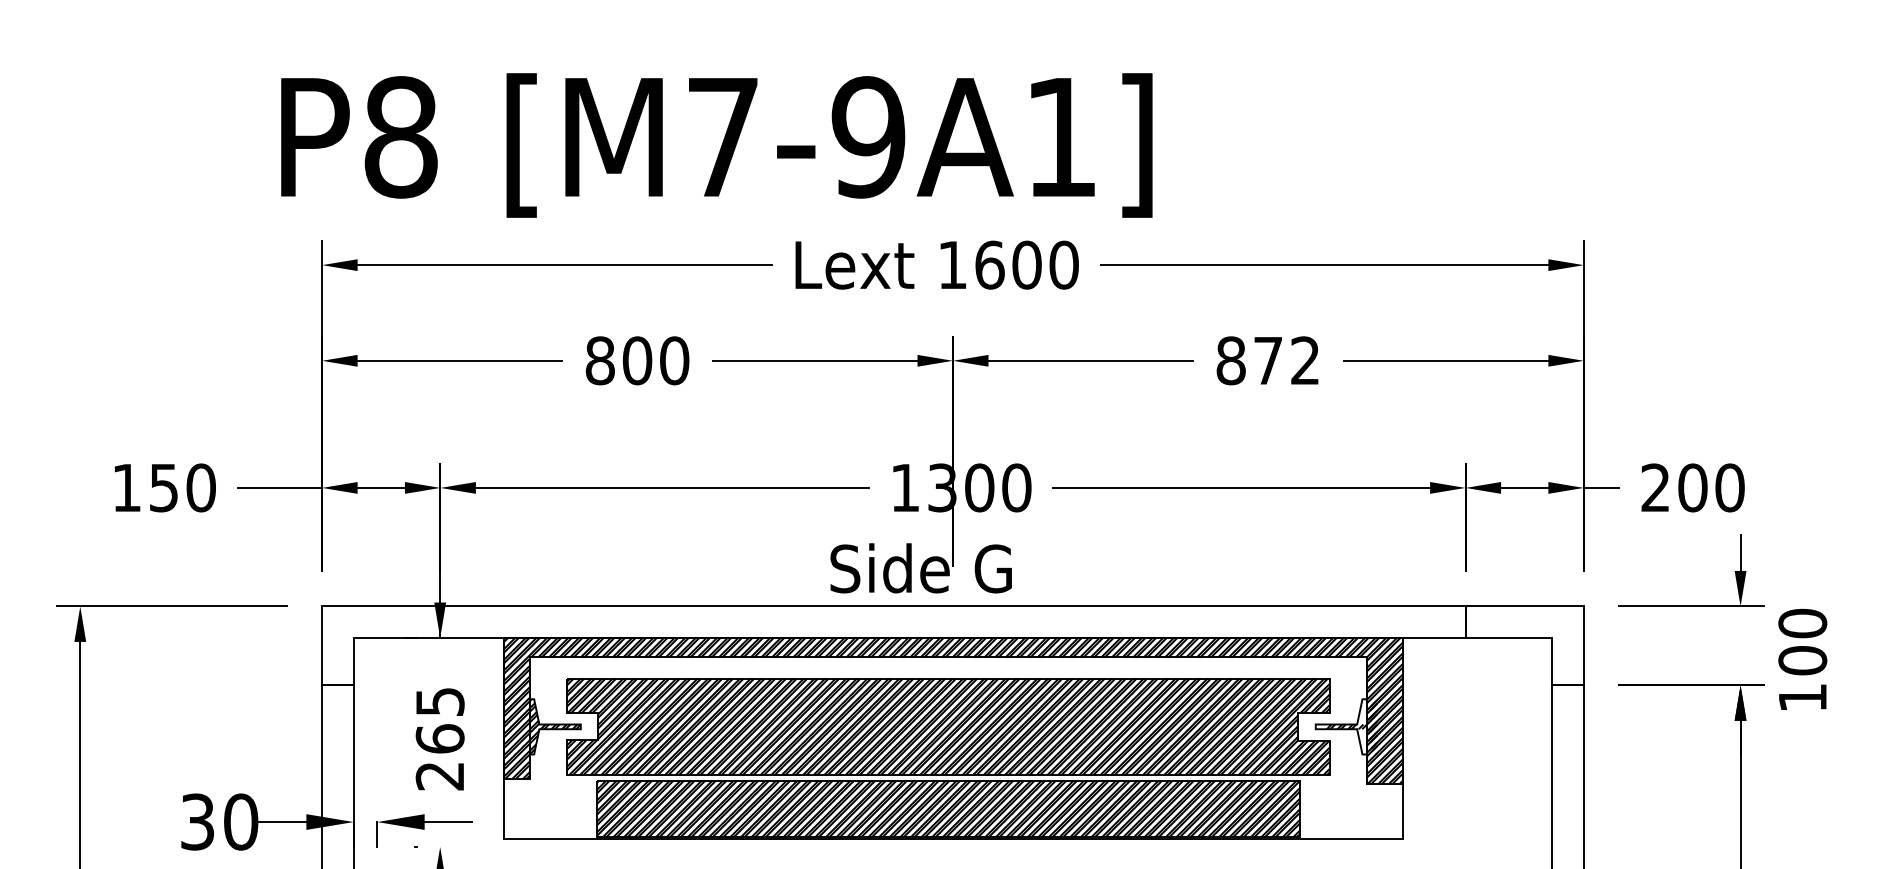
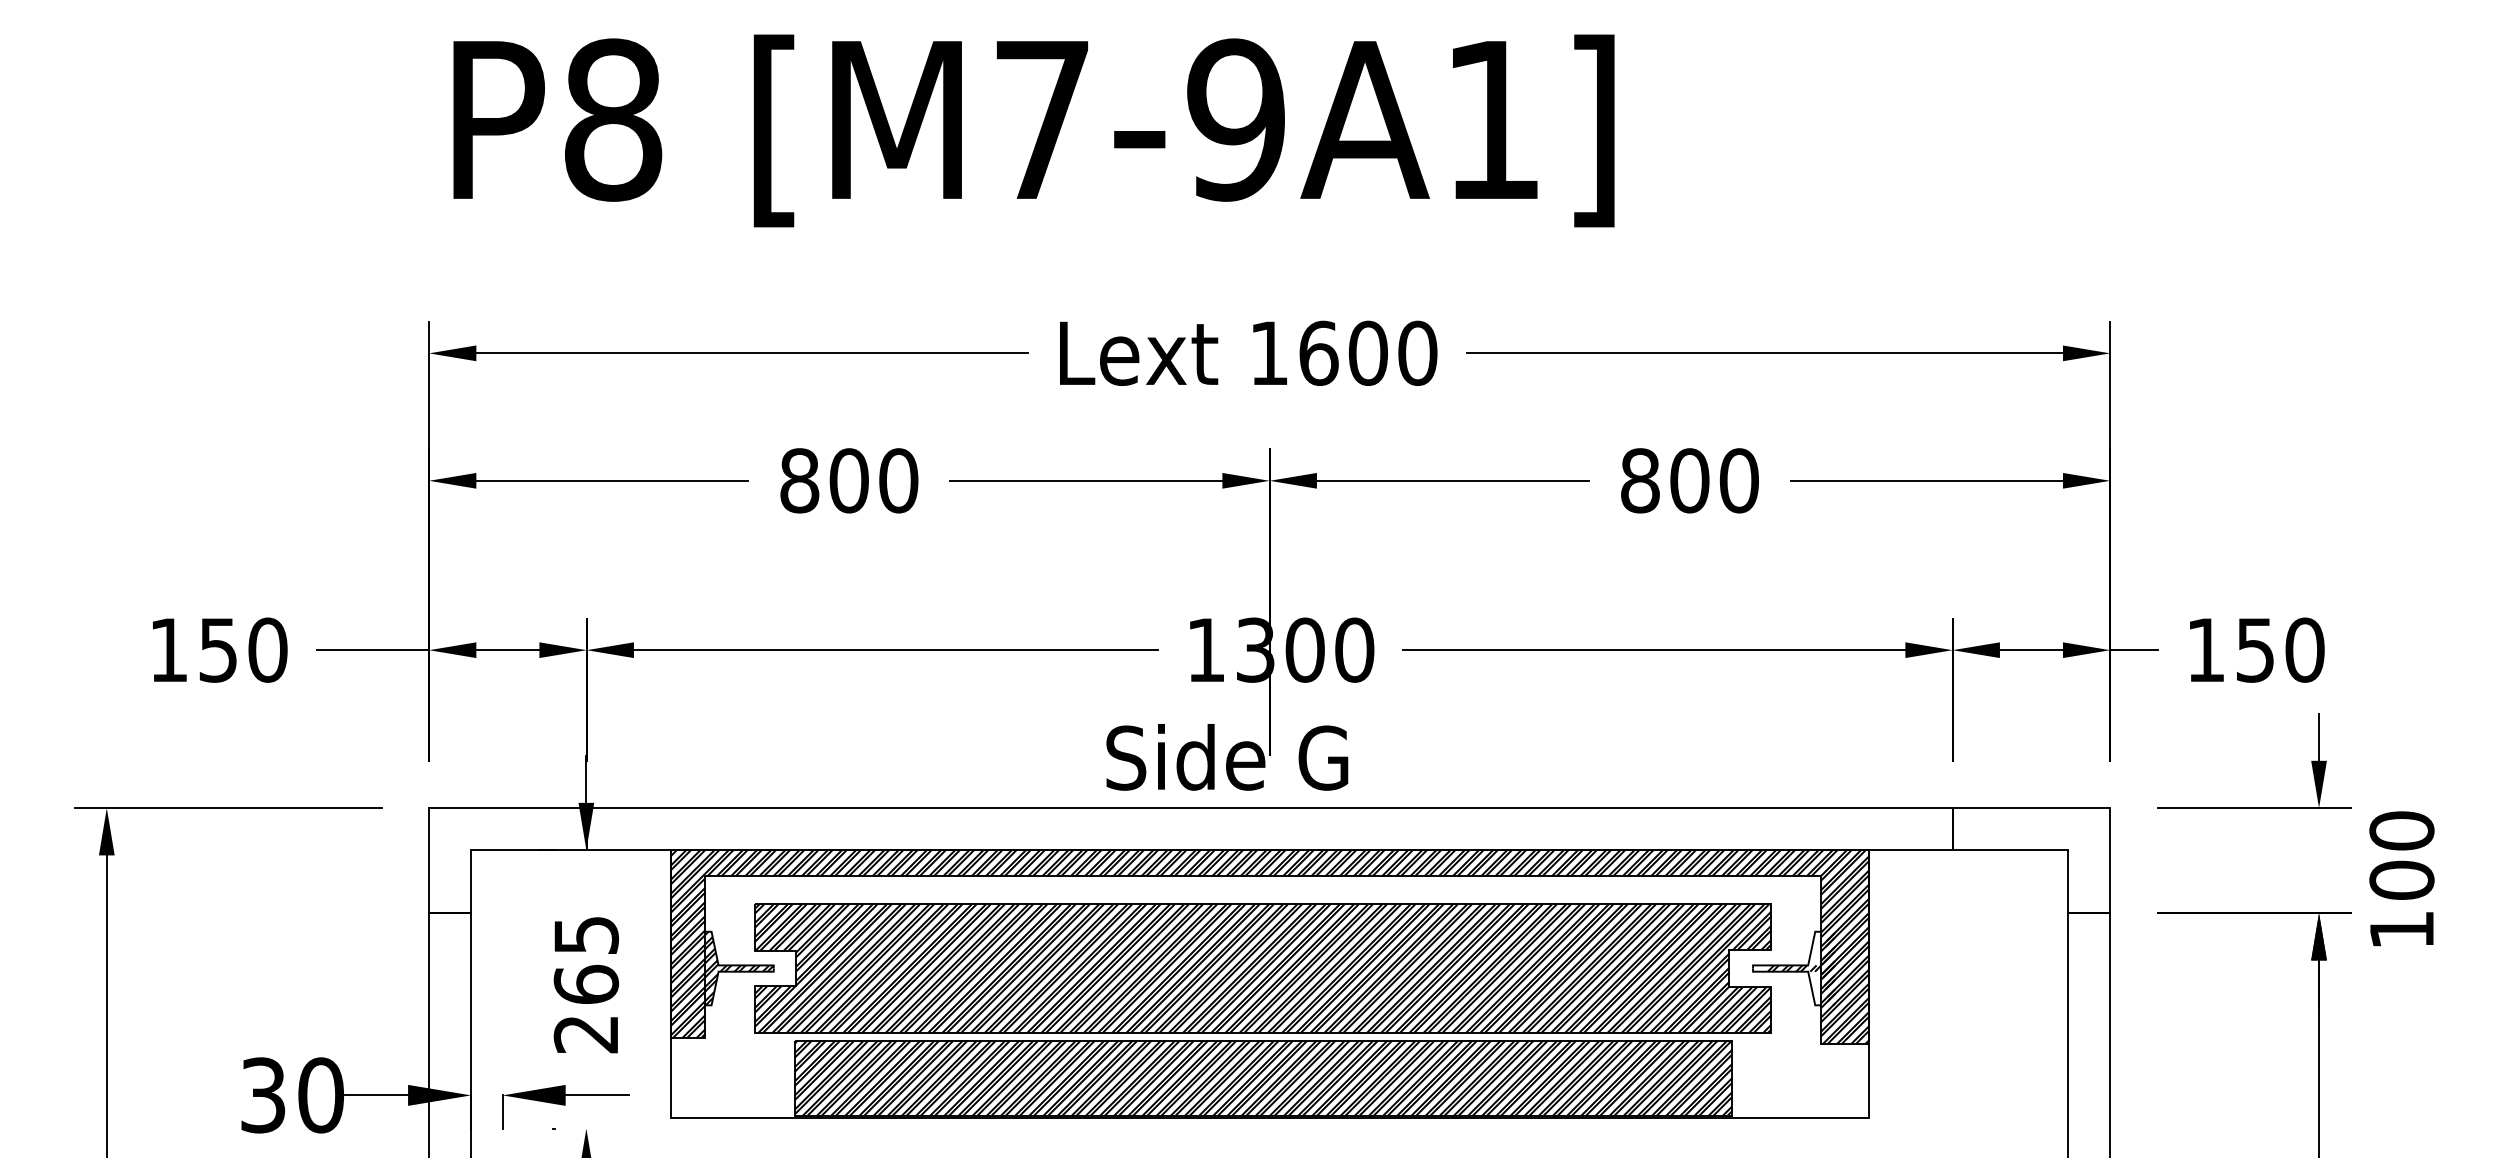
text: (716, 145) -> (1033, 130), moved
text: (1286, 360) -> (1714, 480), 872 -> 800
text: (1674, 487) -> (2231, 649), 200 -> 150

